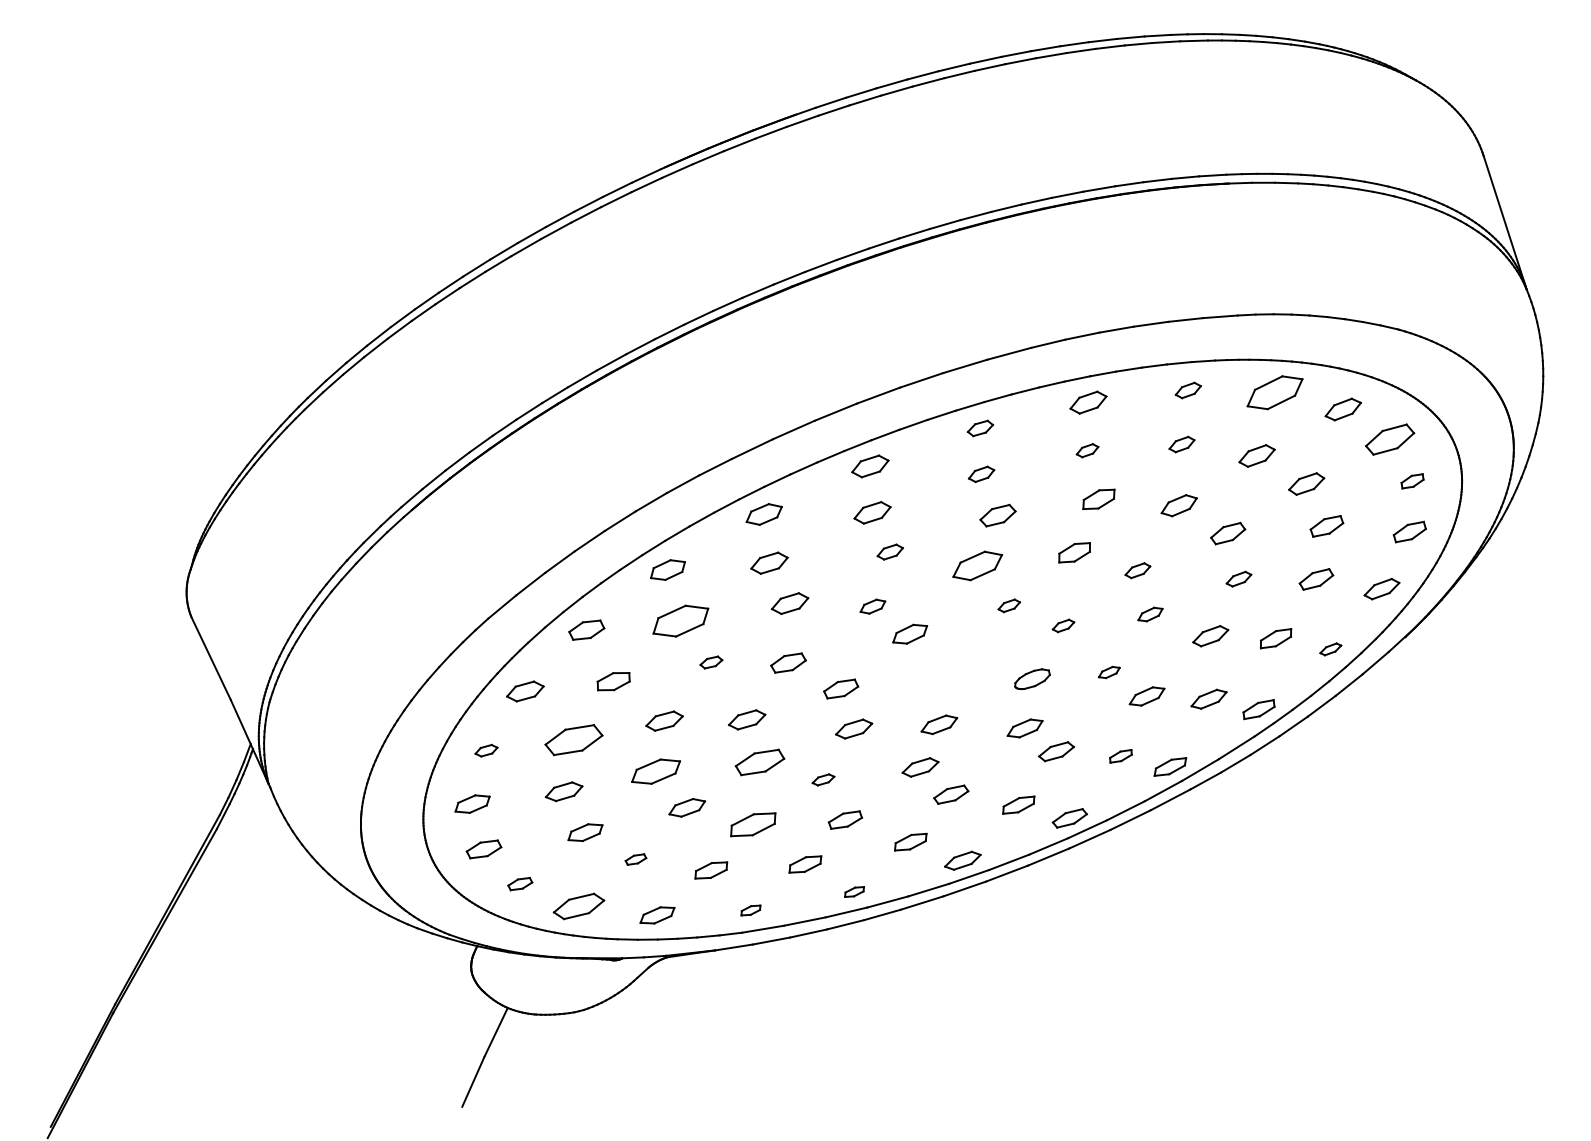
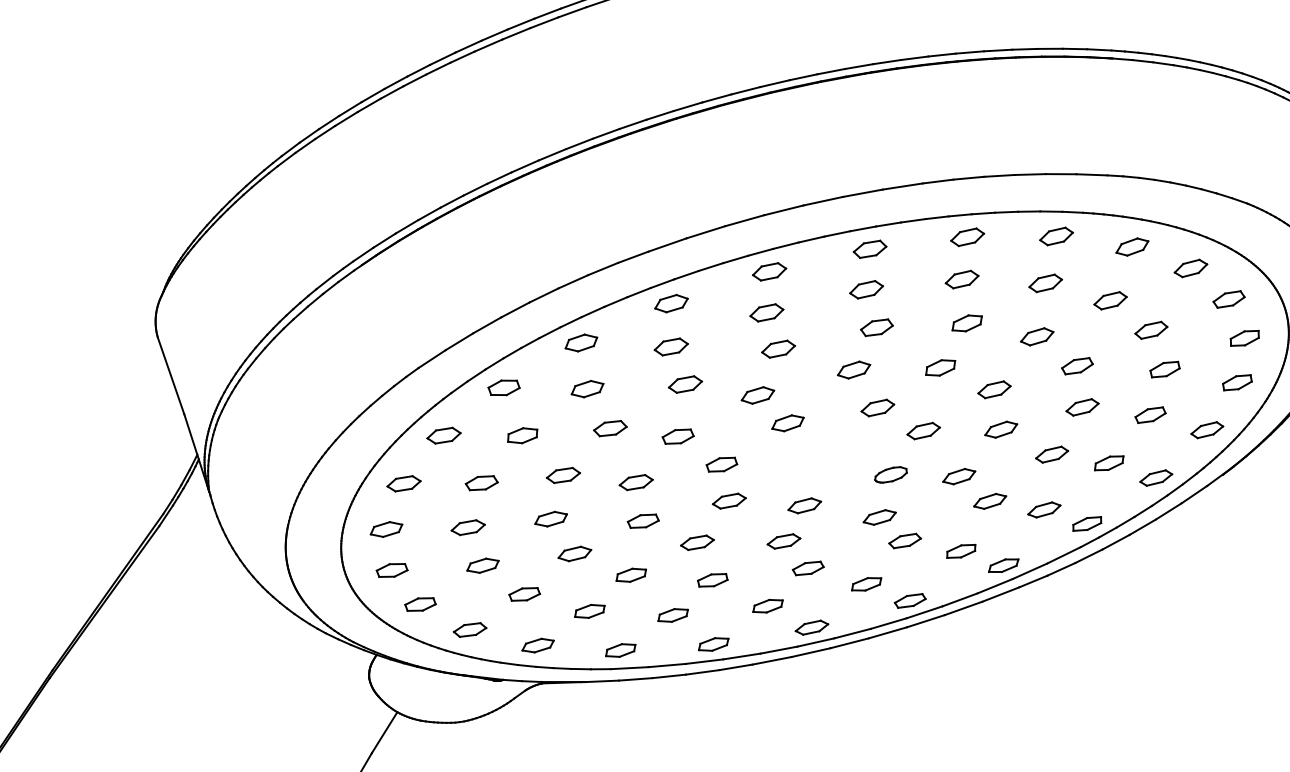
part: (1188, 390) -> (1056, 236), size x1.43
part: (1274, 392) -> (1132, 246), size x0.62
part: (980, 428) -> (870, 249), size x1.43
part: (1389, 439) -> (1228, 299), size x0.71
part: (1181, 444) -> (1045, 283), size x1.43
part: (1087, 450) -> (962, 279), size x1.67
part: (981, 474) -> (866, 289), size x1.43
part: (1412, 481) -> (1244, 338), size x1.43
part: (890, 551) -> (778, 348), size x1.43
part: (977, 566) -> (853, 370), size x0.71
part: (1137, 570) -> (994, 389), size x1.43
part: (1238, 578) -> (1082, 406), size x1.43
part: (1009, 605) -> (878, 407), size x1.67
part: (872, 606) -> (757, 395), size x1.43
part: (1150, 614) -> (1001, 429), size x1.43
part: (680, 620) -> (587, 388), size x0.62
part: (1063, 625) -> (923, 430), size x1.67
part: (1330, 649) -> (1156, 478), size x1.67
part: (711, 662) -> (610, 428), size x1.67
part: (1109, 672) -> (959, 476), size x1.67
part: (573, 739) -> (481, 482), size x0.62
part: (486, 750) -> (404, 483), size x1.67
part: (1120, 756) -> (960, 551), size x1.43
part: (759, 762) -> (642, 521), size x0.71
part: (656, 771) -> (551, 518), size x0.71
part: (823, 779) -> (697, 542), size x1.67
part: (753, 824) -> (631, 575), size x0.71
part: (635, 859) -> (524, 594), size x1.67
part: (520, 883) -> (420, 604), size x1.43
part: (854, 891) -> (713, 644), size x1.67
part: (579, 906) -> (470, 630), size x0.71
part: (750, 910) -> (620, 650), size x1.67

